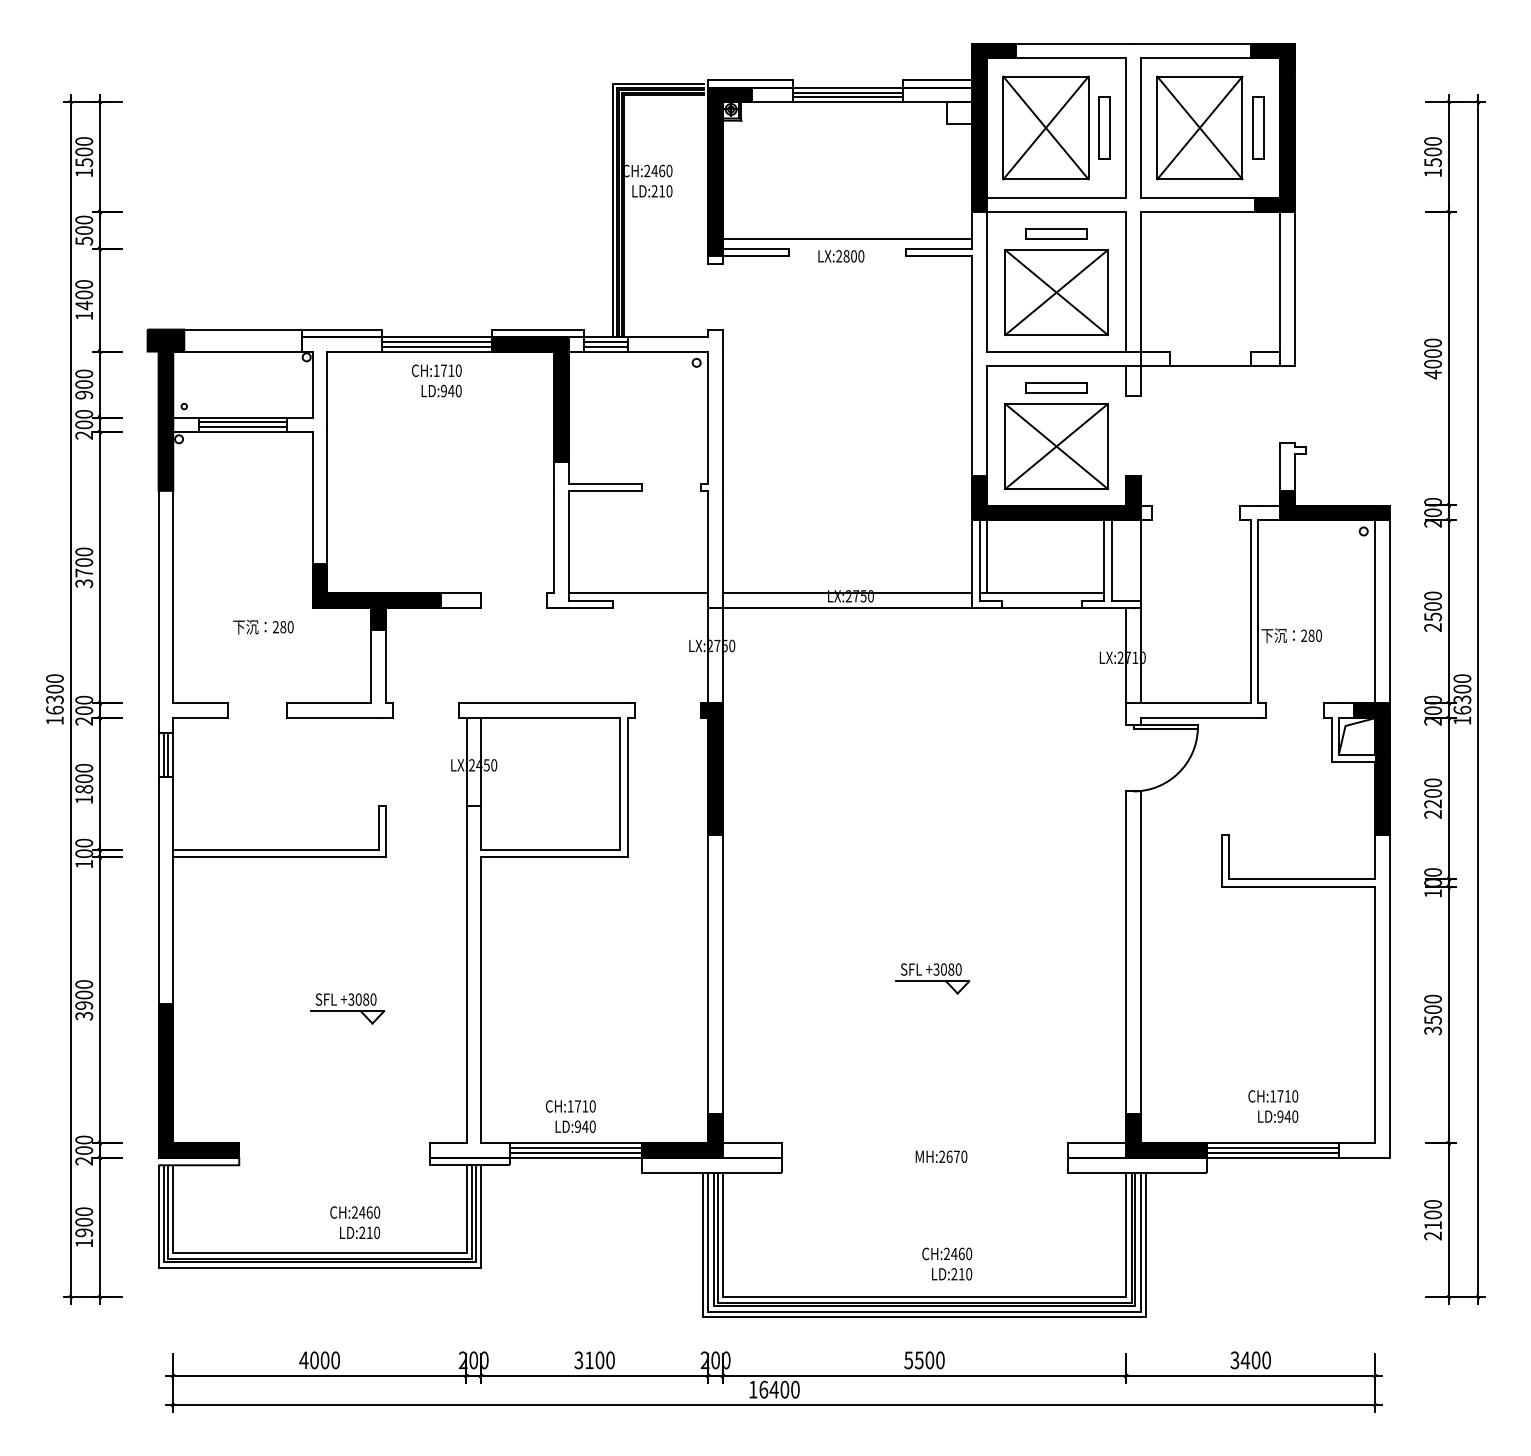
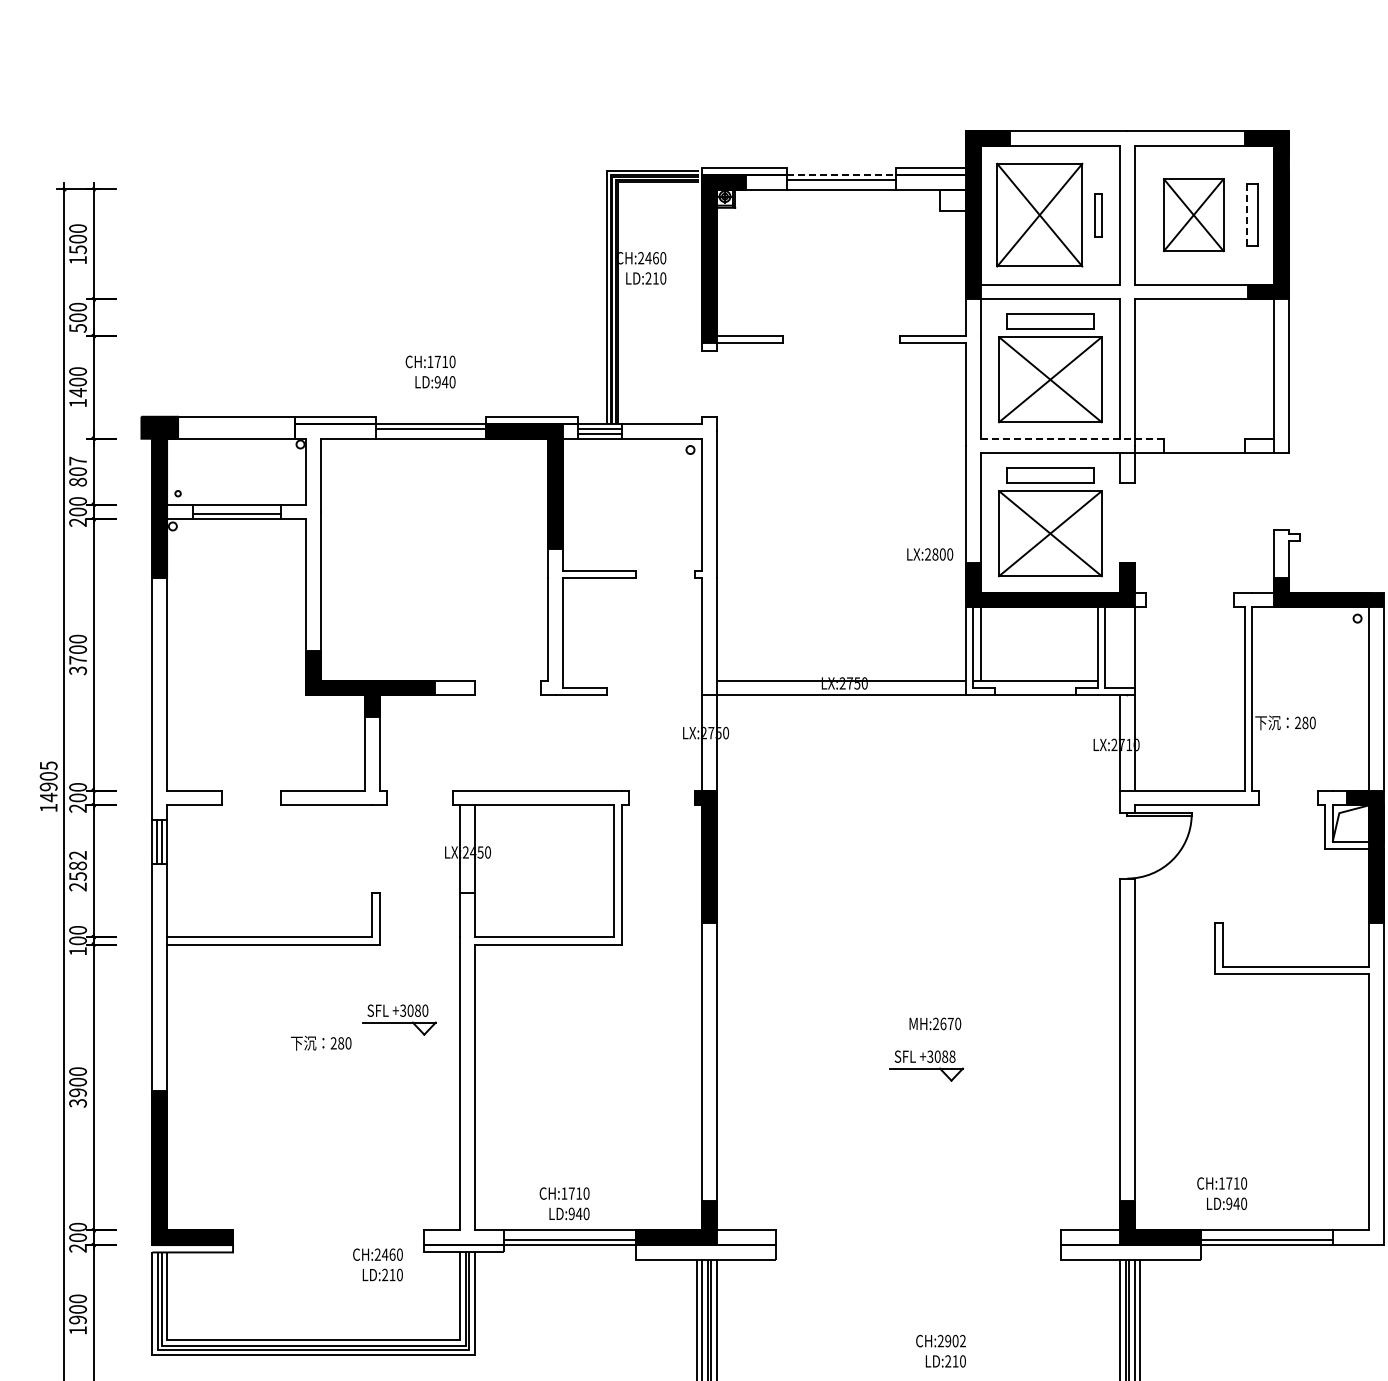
line: (847, 87) -> (841, 174), solid -> dashed
line: (847, 97) -> (841, 184), removed
part: (1104, 127) -> (1098, 214), size x0.7
part: (1199, 127) -> (1193, 214), size x0.7
line: (1253, 128) -> (1247, 215), solid -> dashed
part: (1056, 233) -> (1050, 320), size x1.4
line: (847, 238) -> (841, 325), removed
text: (841, 256) -> (930, 554), moved
line: (437, 346) -> (431, 433), removed
line: (1078, 351) -> (1072, 438), solid -> dashed
text: (436, 380) -> (430, 371), moved
text: (84, 384) -> (78, 471), 900 -> 807
part: (1056, 387) -> (1050, 474), size x1.4
line: (242, 422) -> (236, 509), removed
line: (638, 593) -> (632, 680), removed
text: (263, 626) -> (321, 1042), moved
text: (54, 694) -> (48, 781), 16300 -> 14905
text: (84, 784) -> (78, 871), 1800 -> 2582
text: (958, 969) -> (952, 1056), +3080 -> +3088
part: (347, 1008) -> (399, 1019), moved
text: (1273, 1106) -> (1222, 1193), moved
line: (576, 1148) -> (570, 1235), removed
line: (1272, 1148) -> (1266, 1235), removed
text: (941, 1156) -> (935, 1023), moved
text: (355, 1222) -> (378, 1264), moved
text: (961, 1253) -> (955, 1340), CH:2460 -> CH:2902

